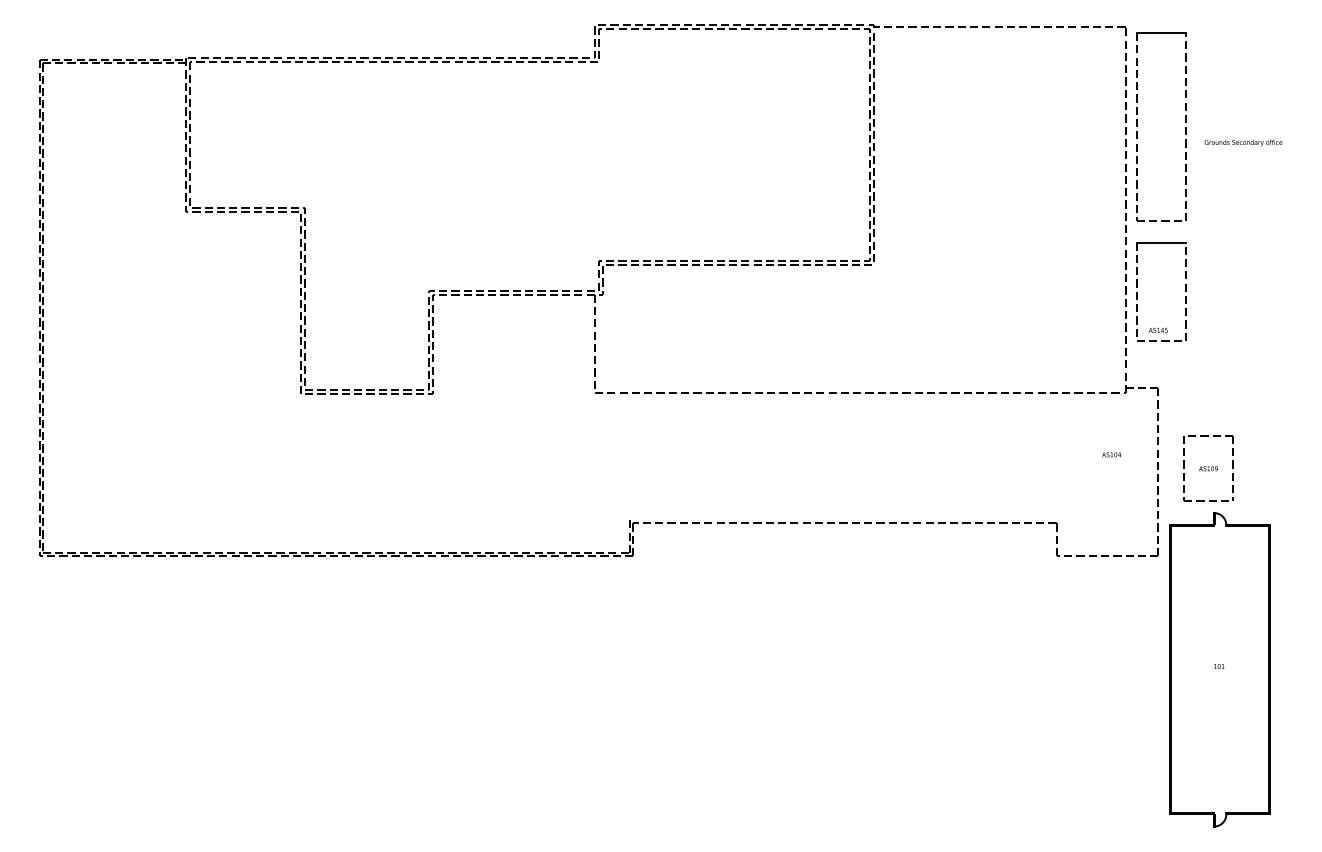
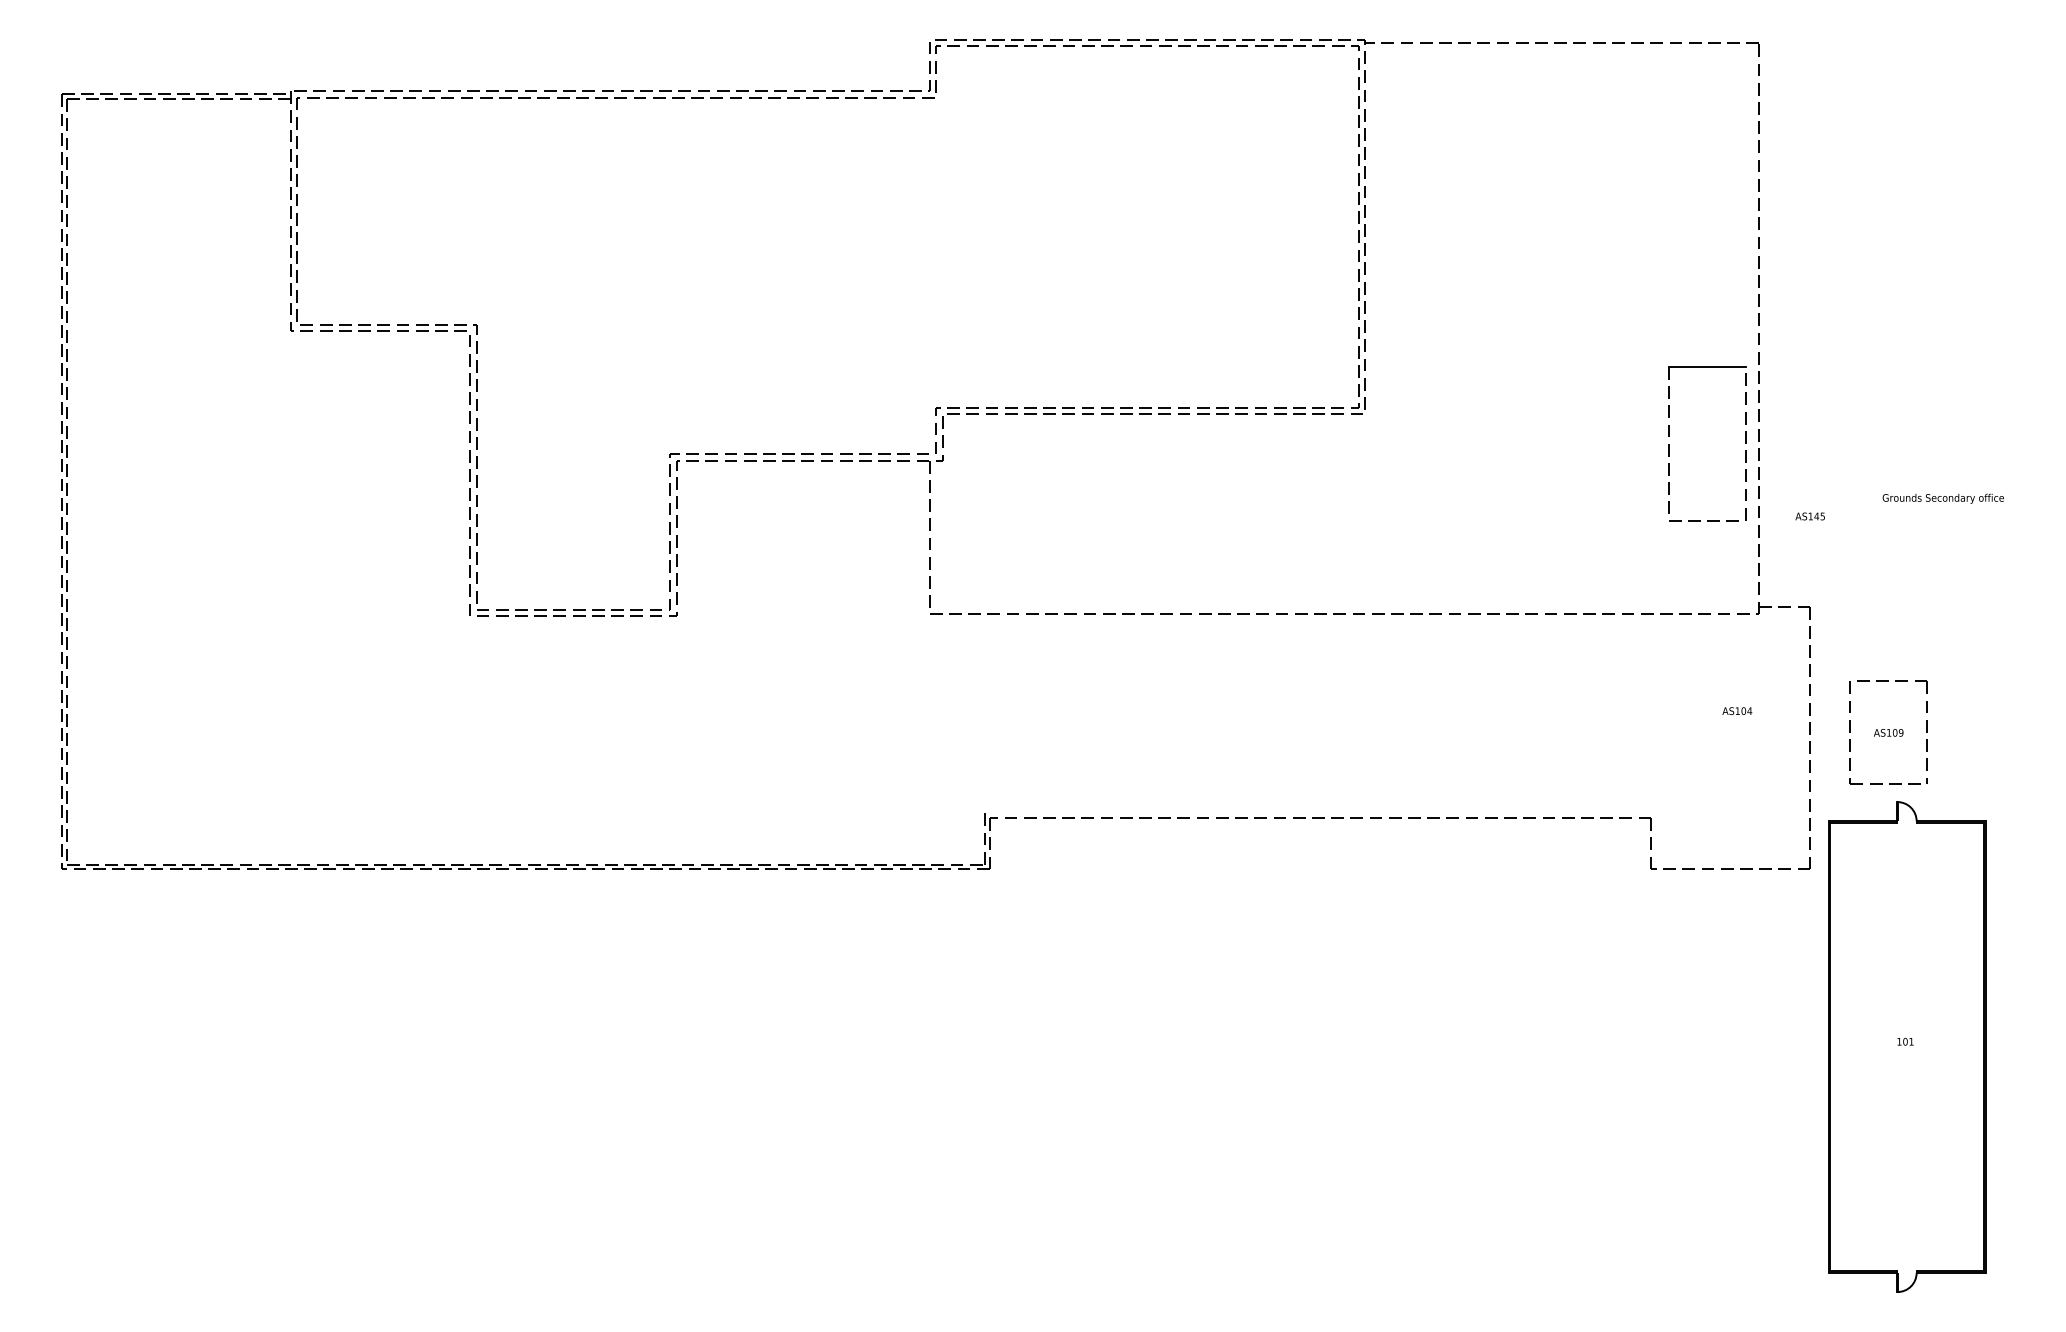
part: (1137, 126) -> (1777, 197), removed
text: (1243, 142) -> (1943, 497), moved
part: (1185, 291) -> (1744, 443), moved

